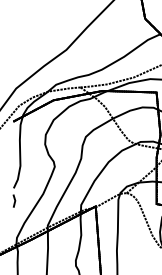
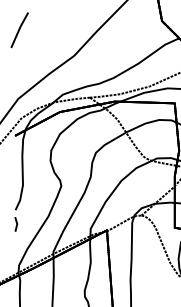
line: (17, 26) -> (19, 29), added

